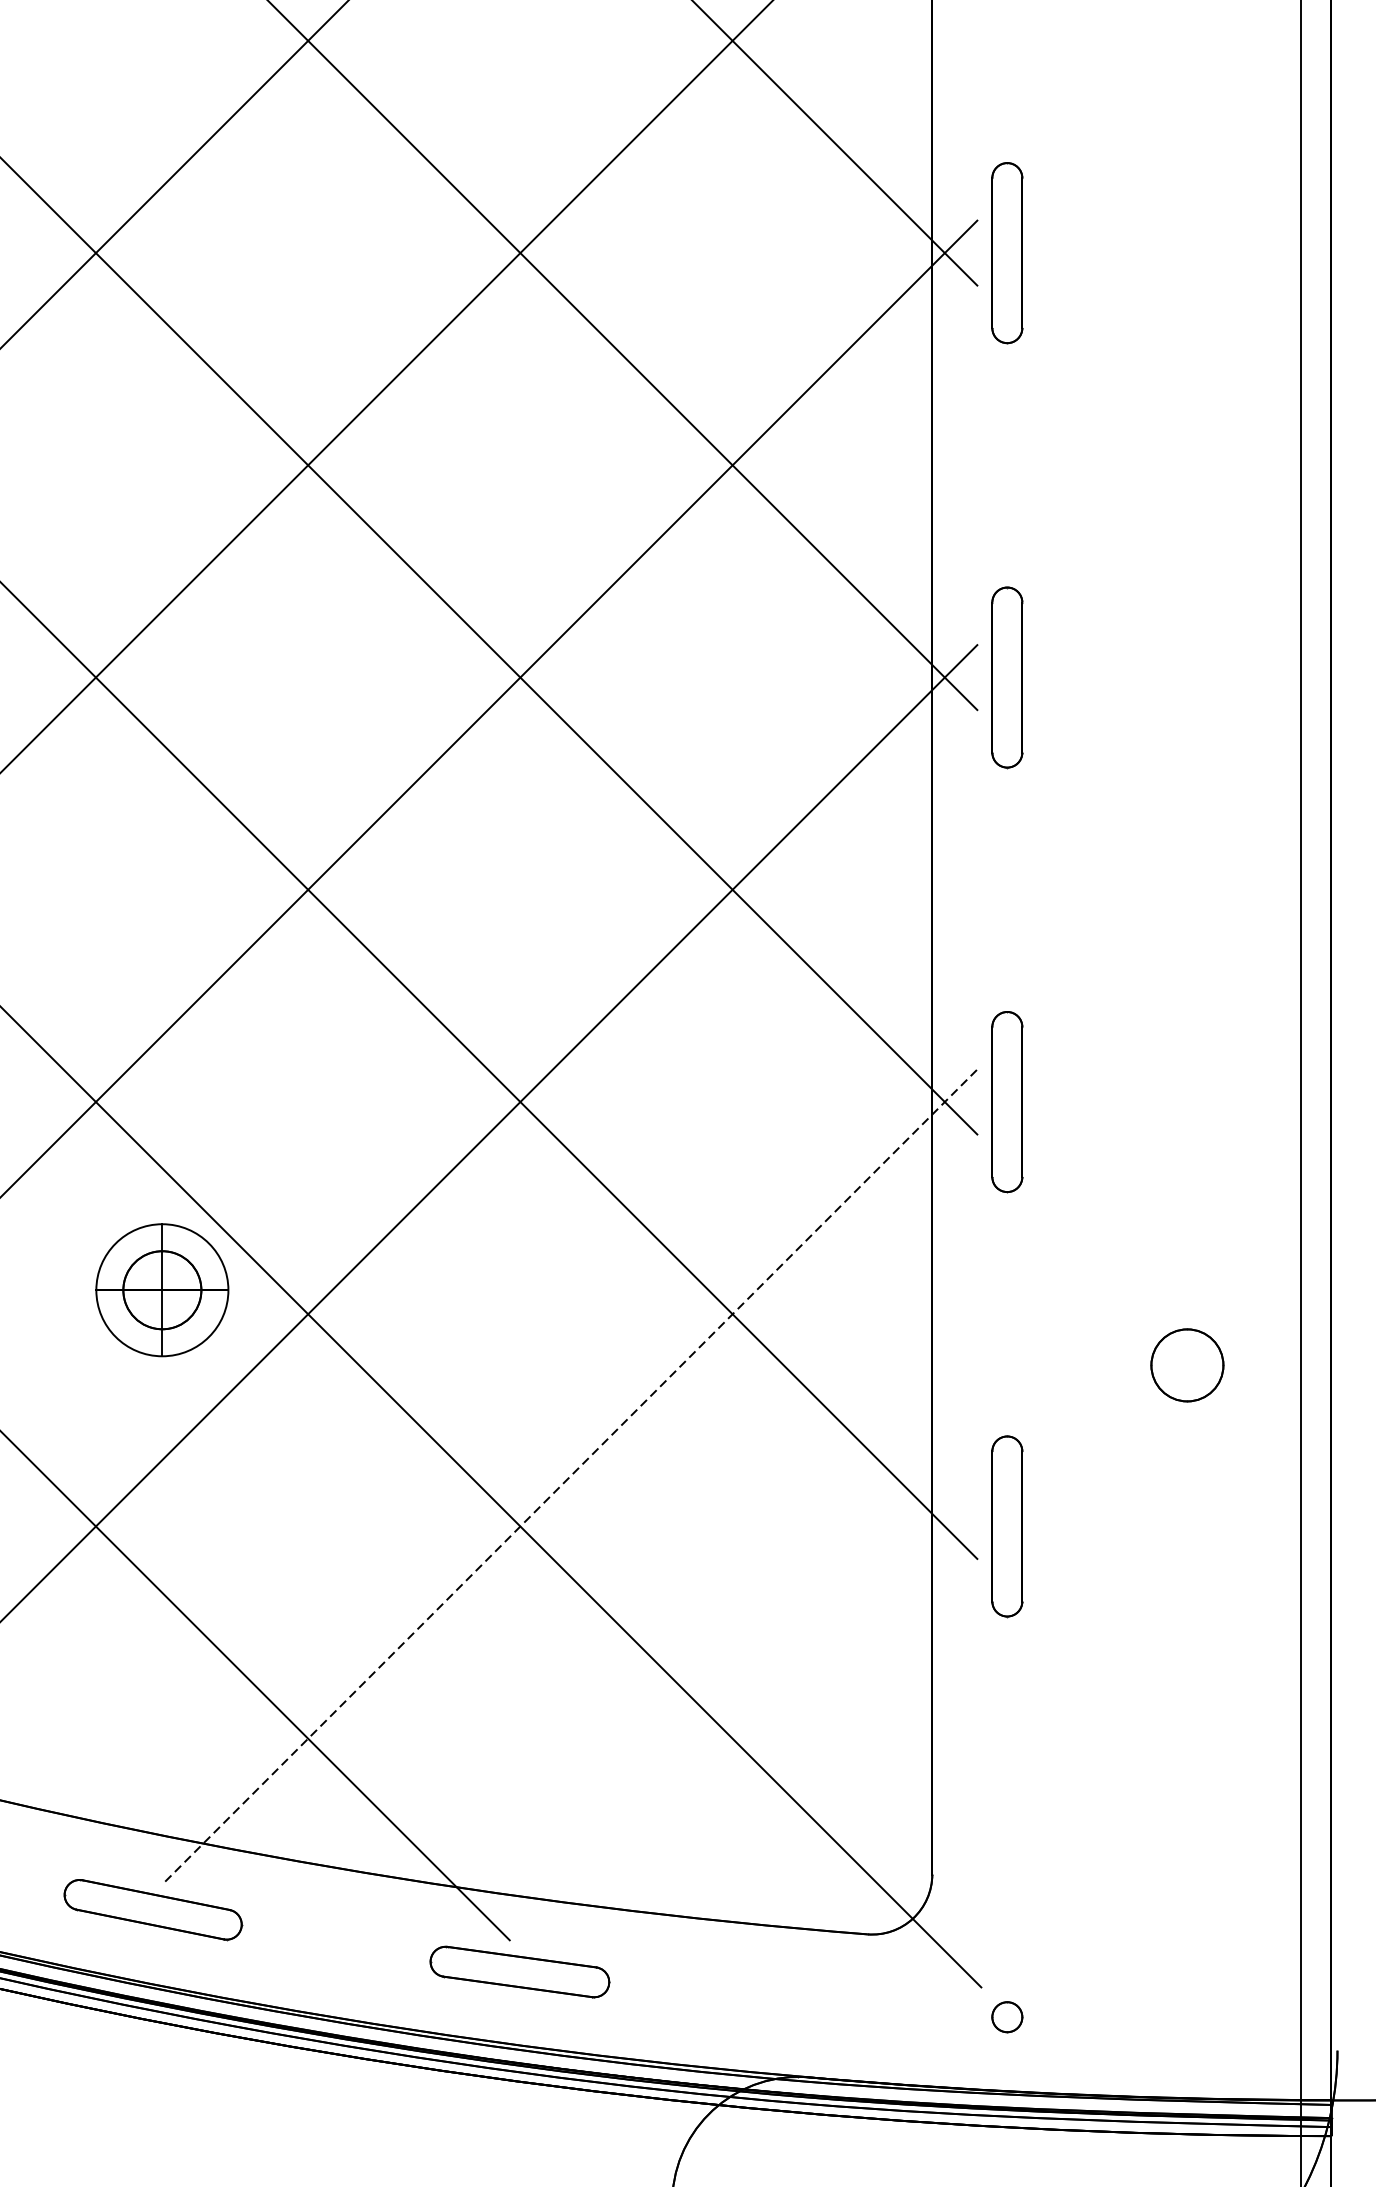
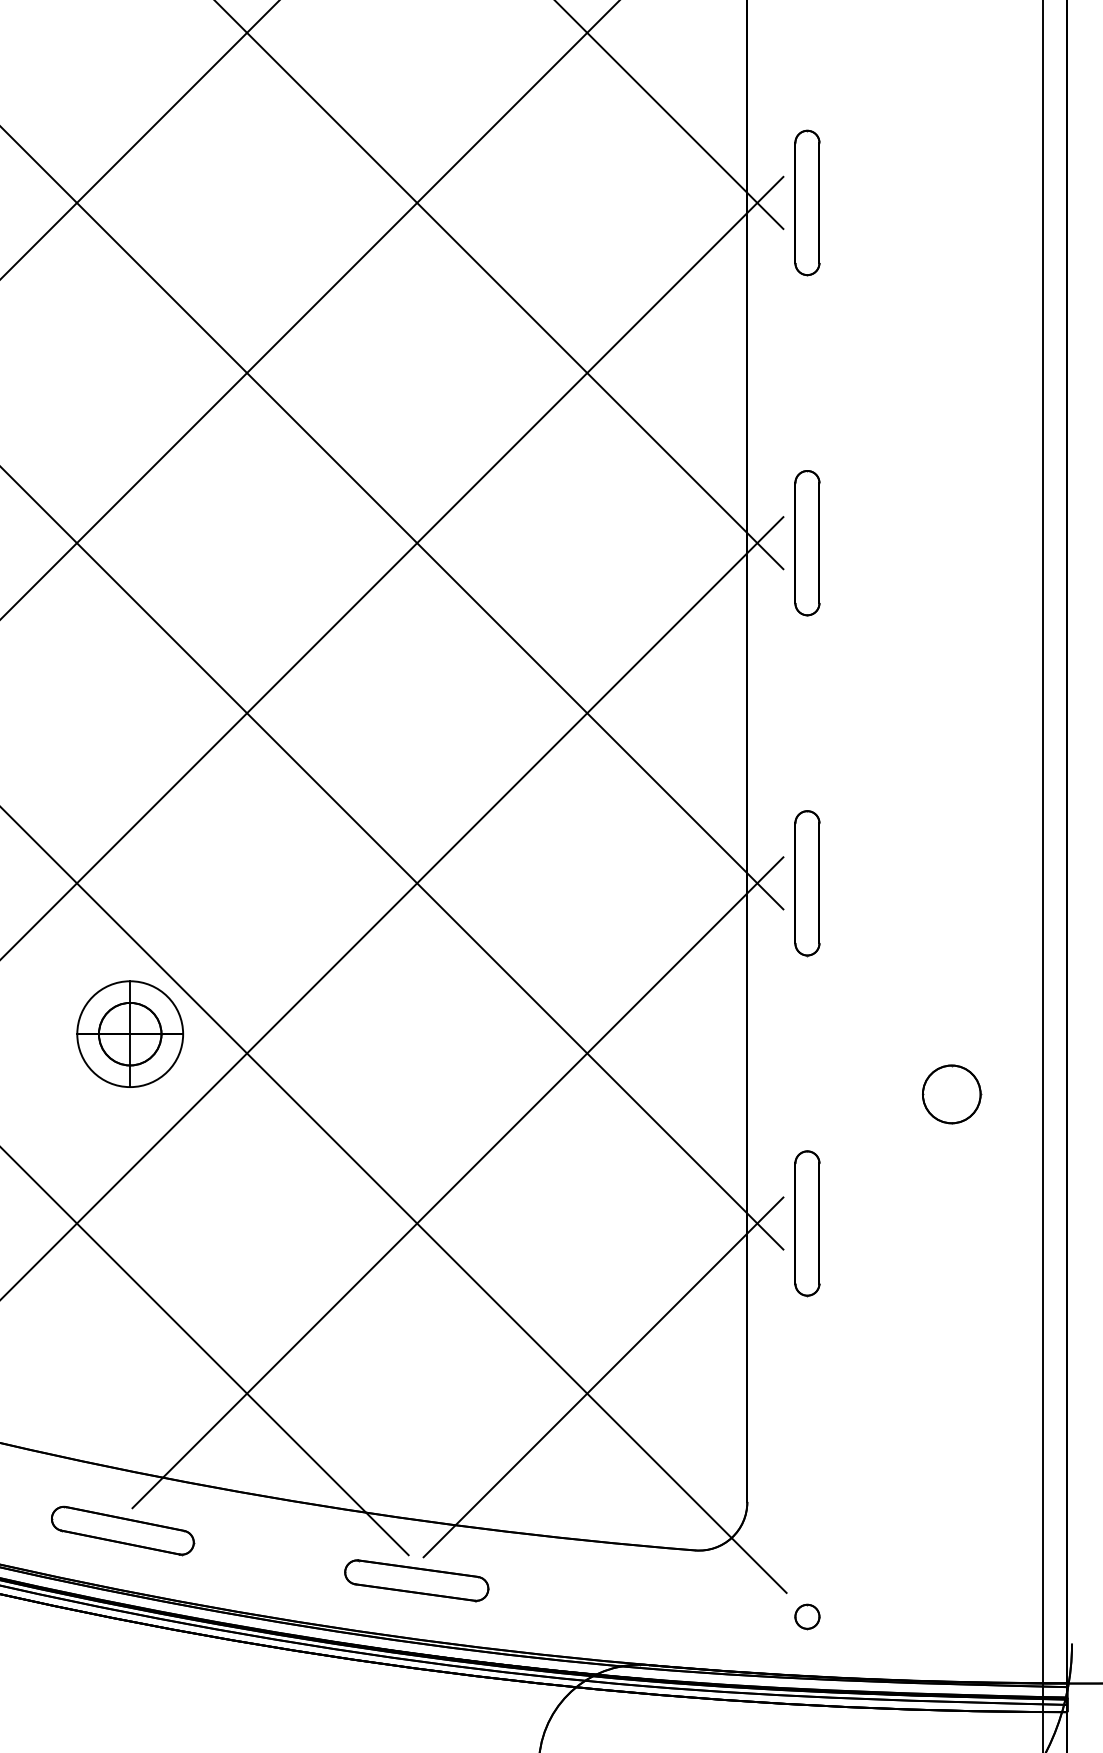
line: (571, 1475) -> (458, 1182), dashed -> solid
line: (752, 1718) -> (603, 1377), added

